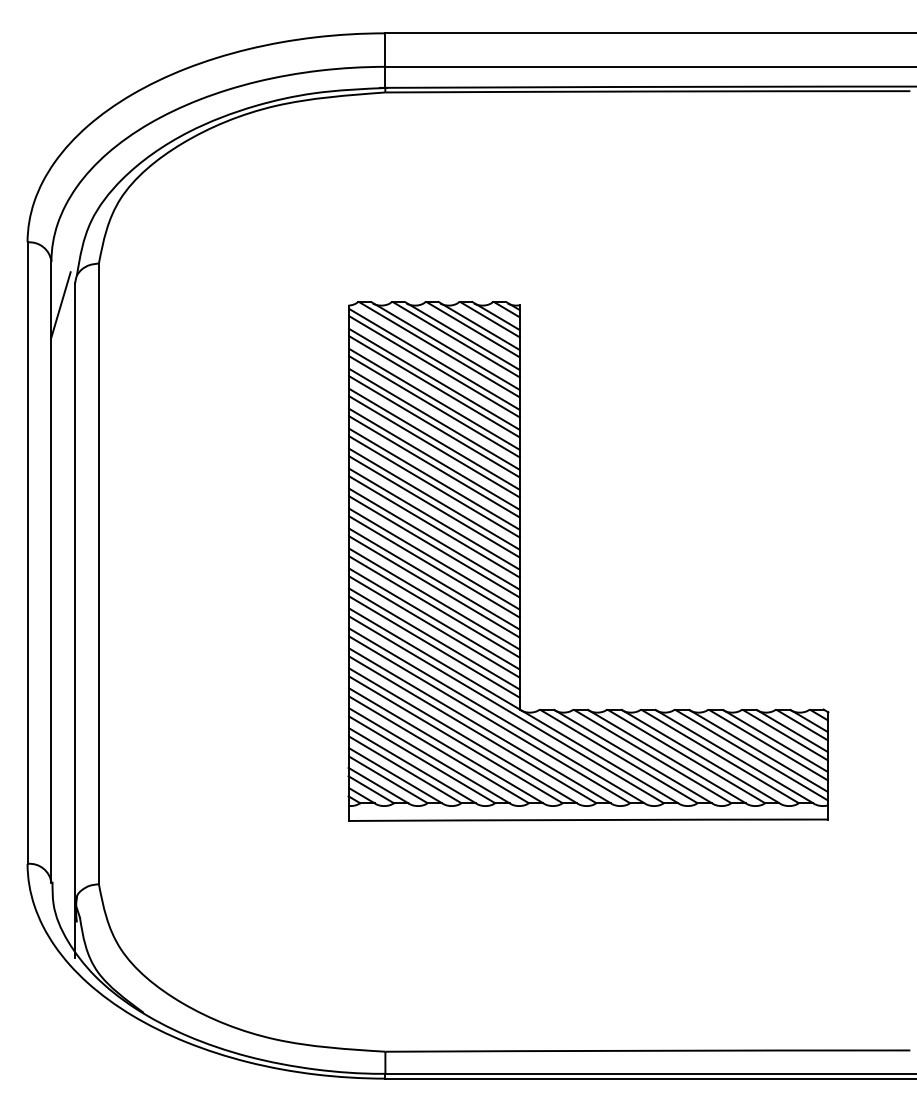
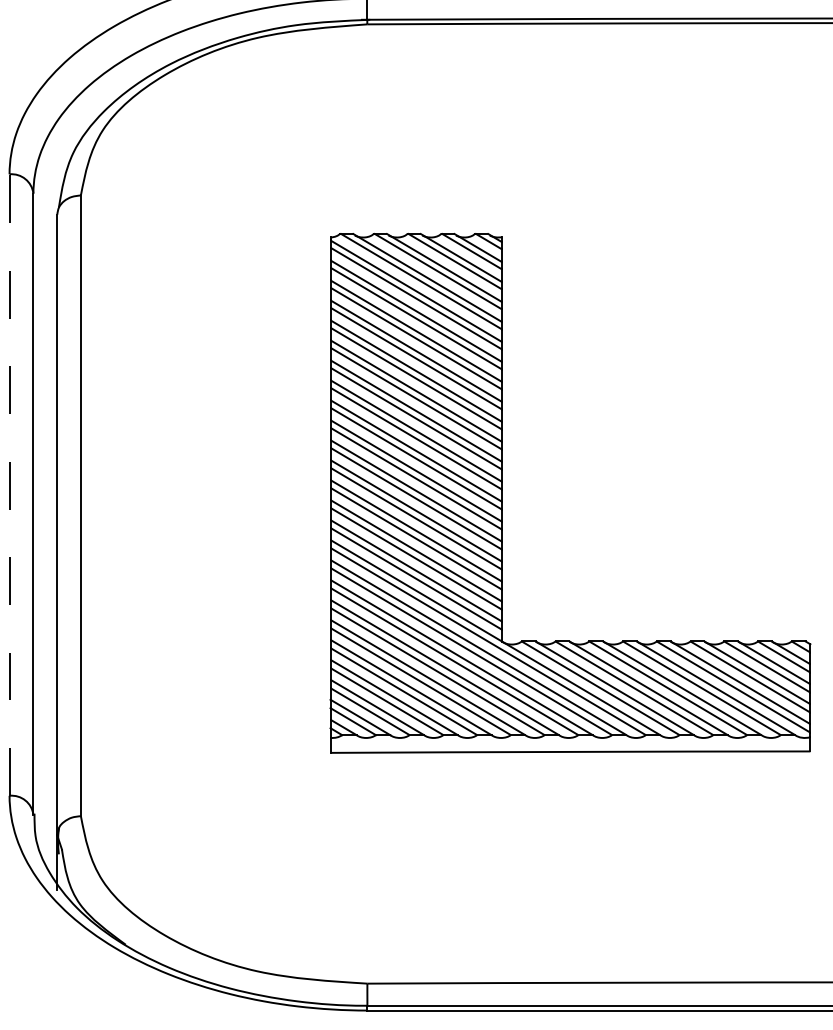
line: (60, 304) -> (42, 236), removed
line: (27, 553) -> (9, 485), solid -> dashed

